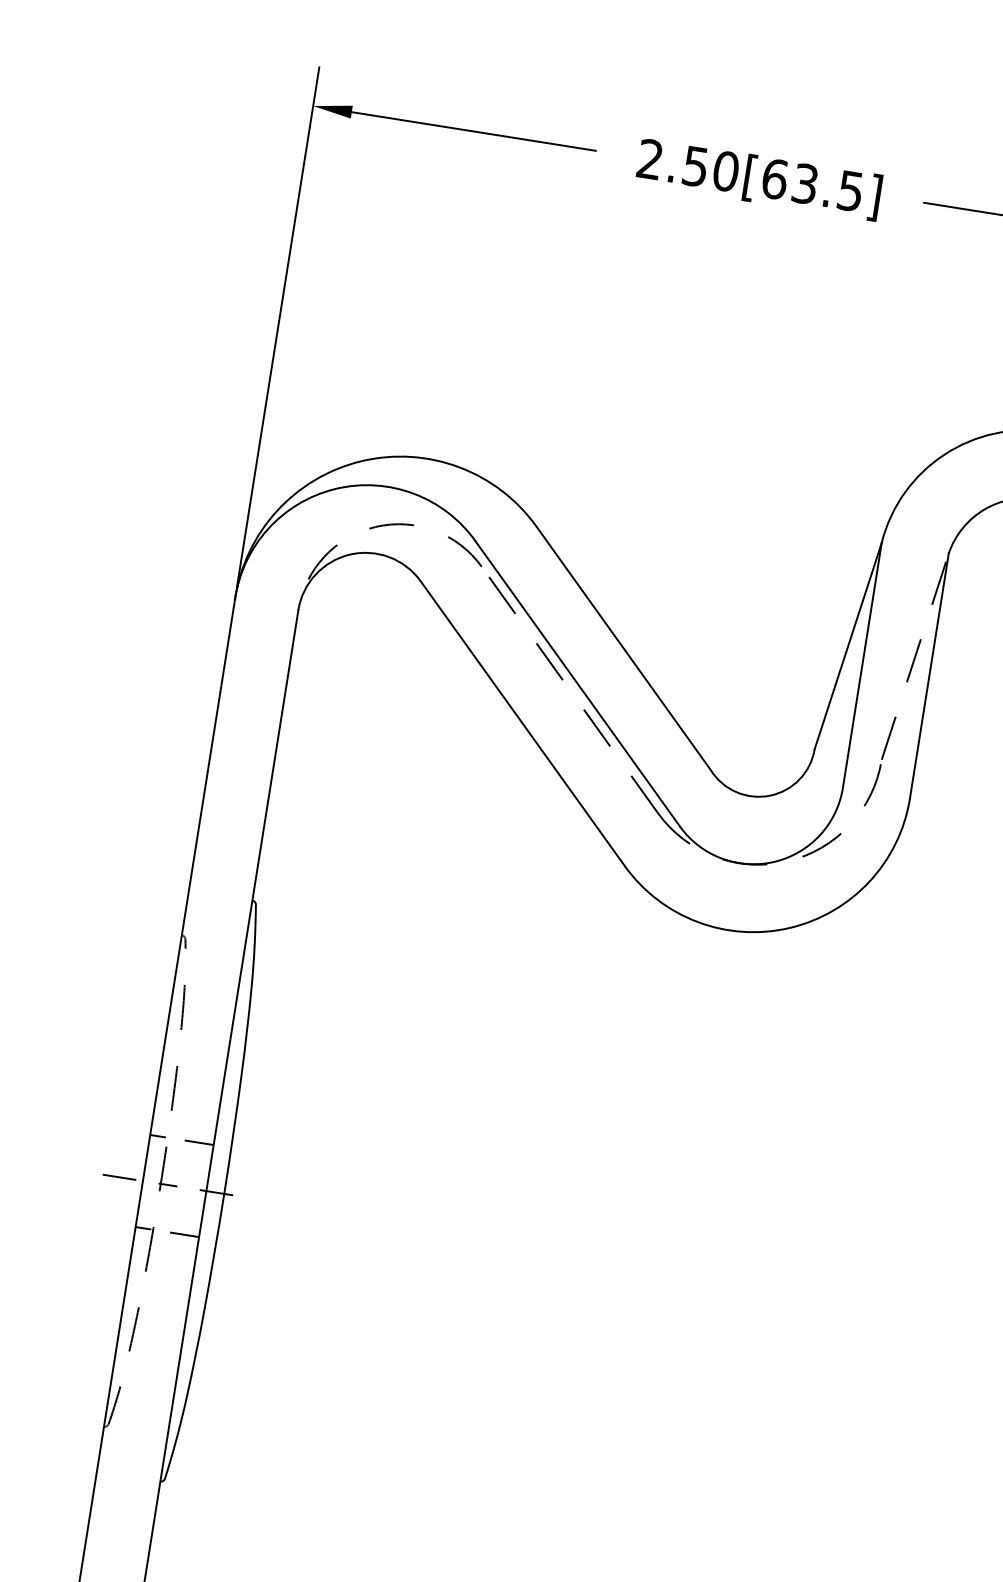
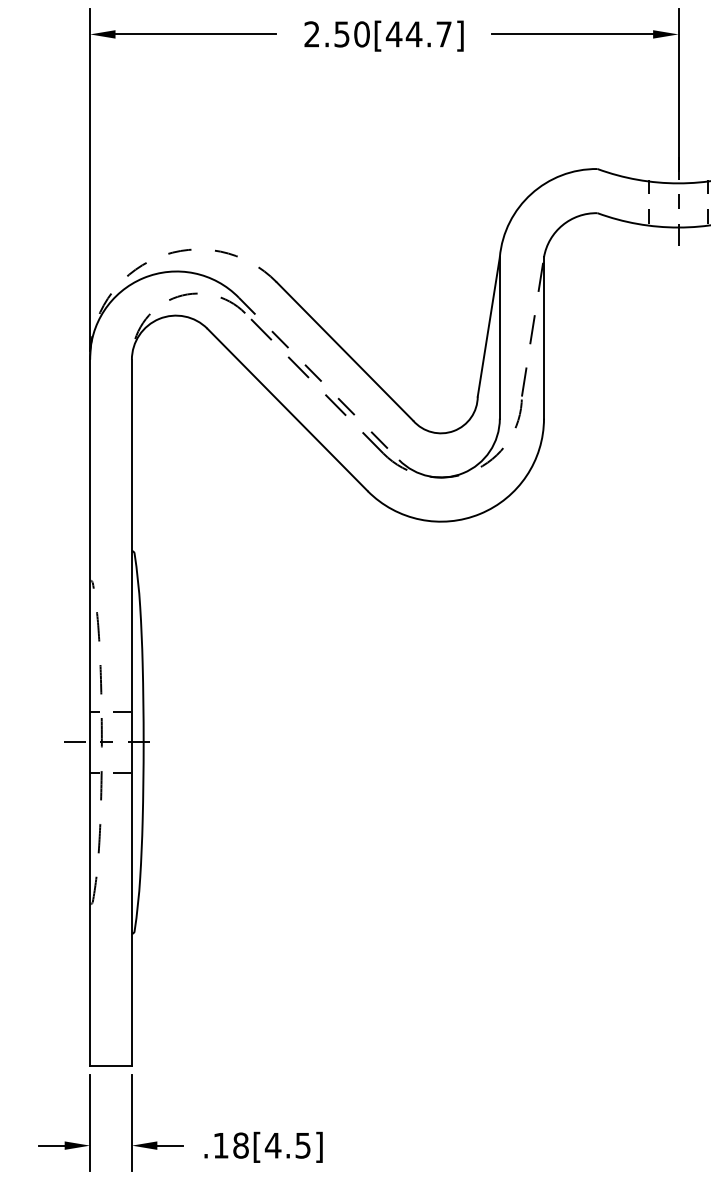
text: (811, 185) -> (418, 34), 2.50[63.5] -> 2.50[44.7]
arc: (361, 460) -> (157, 257), solid -> dashed
line: (578, 685) -> (319, 379), solid -> dashed

